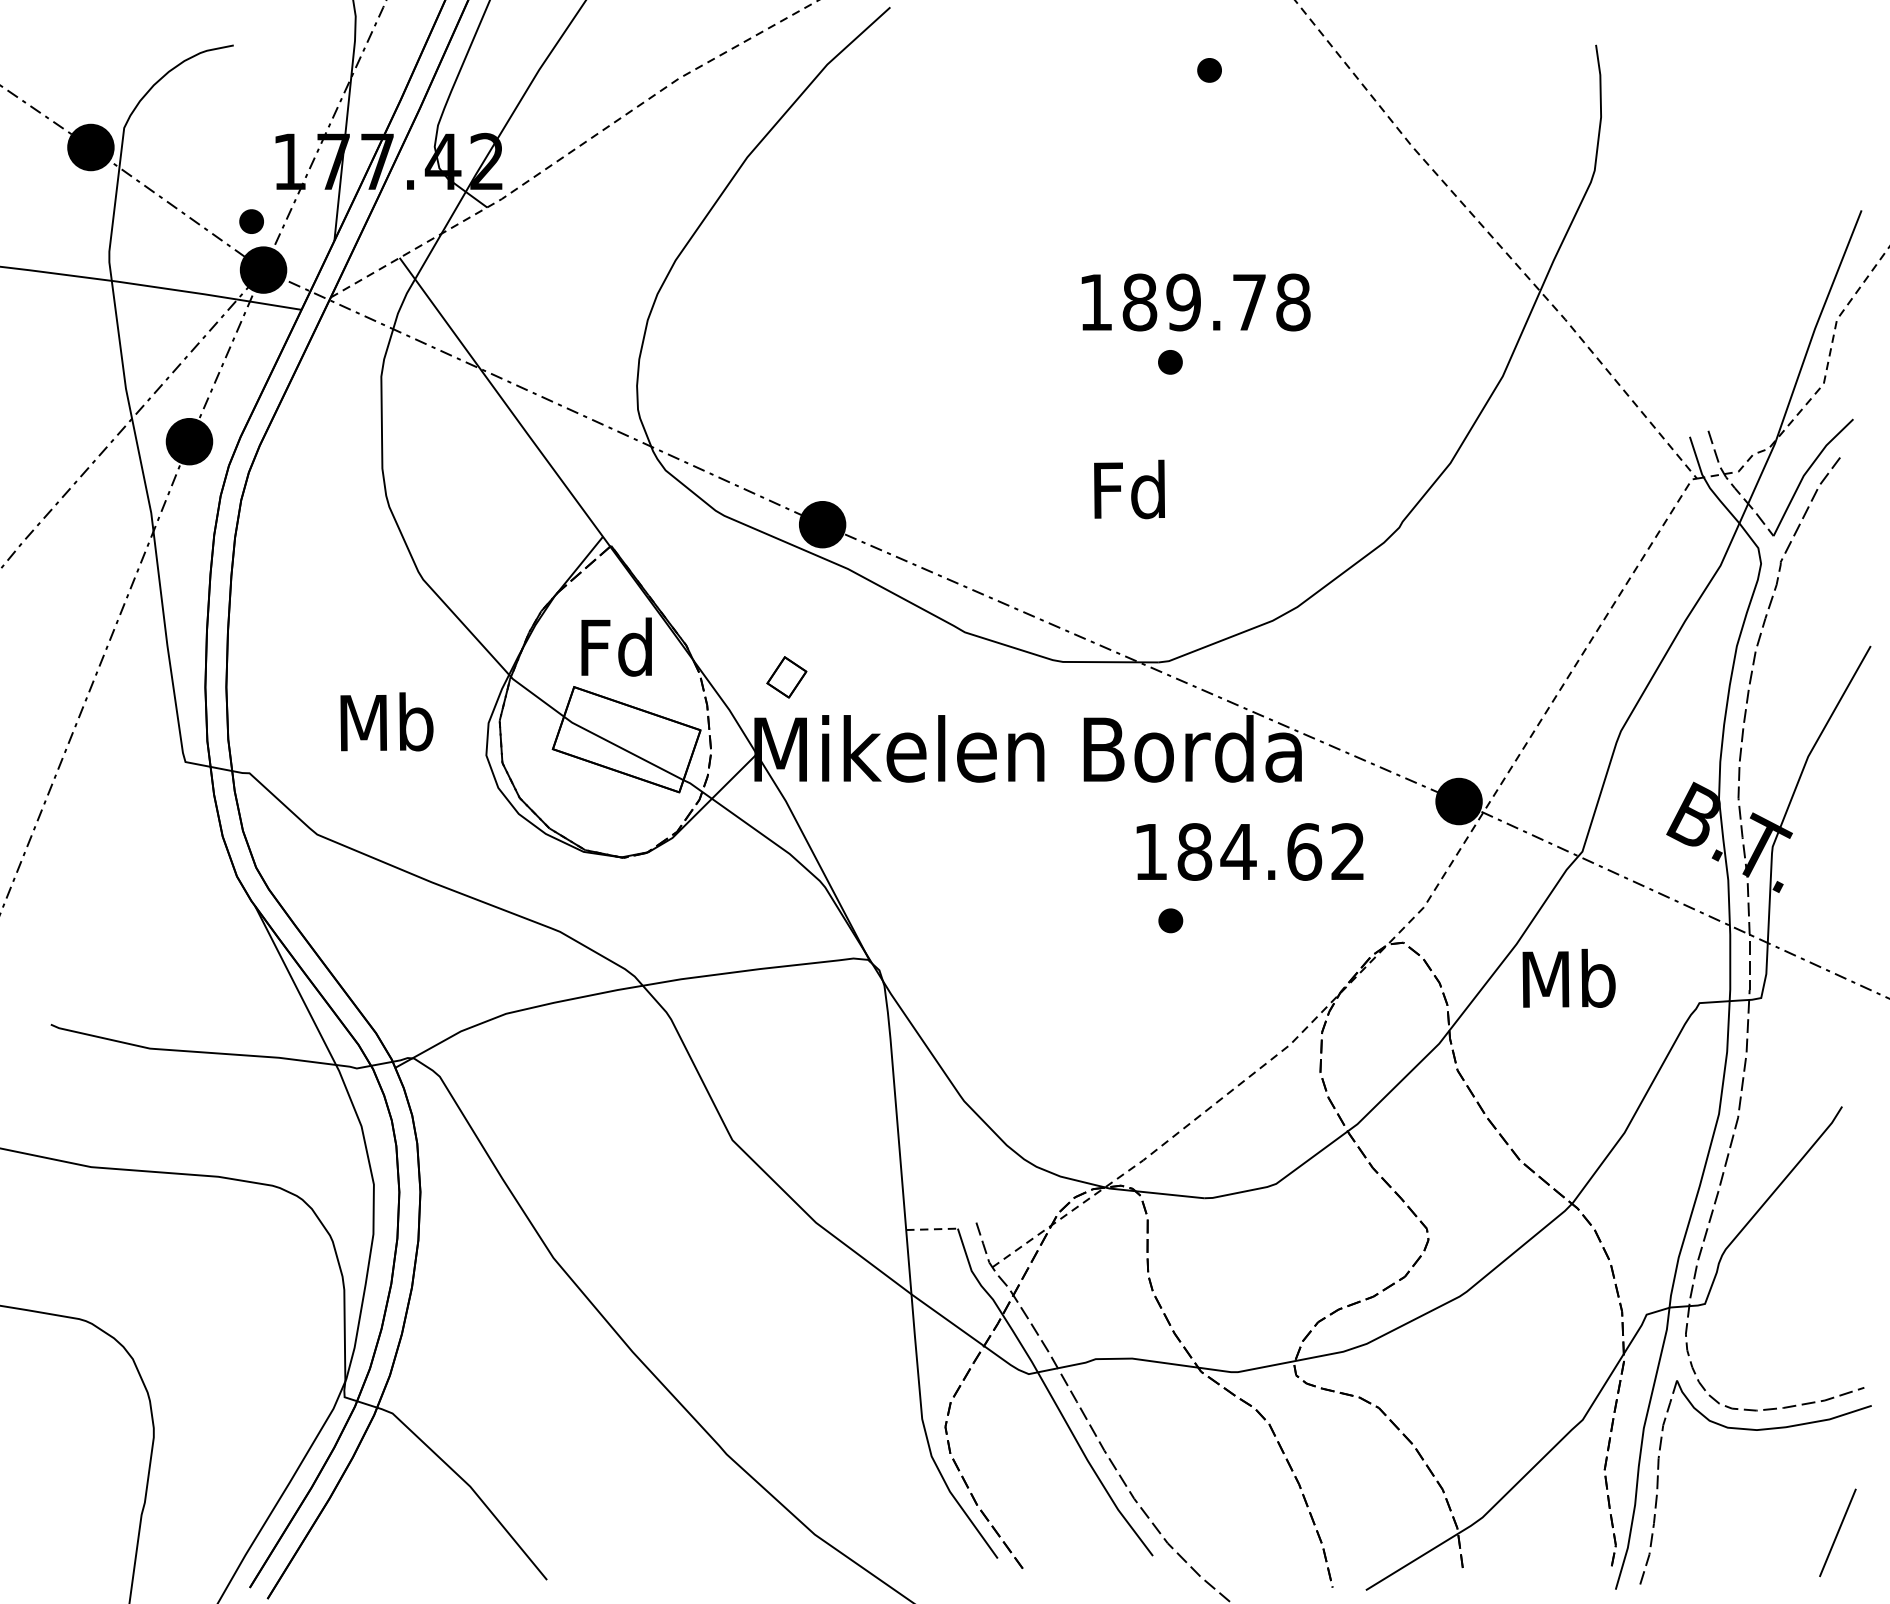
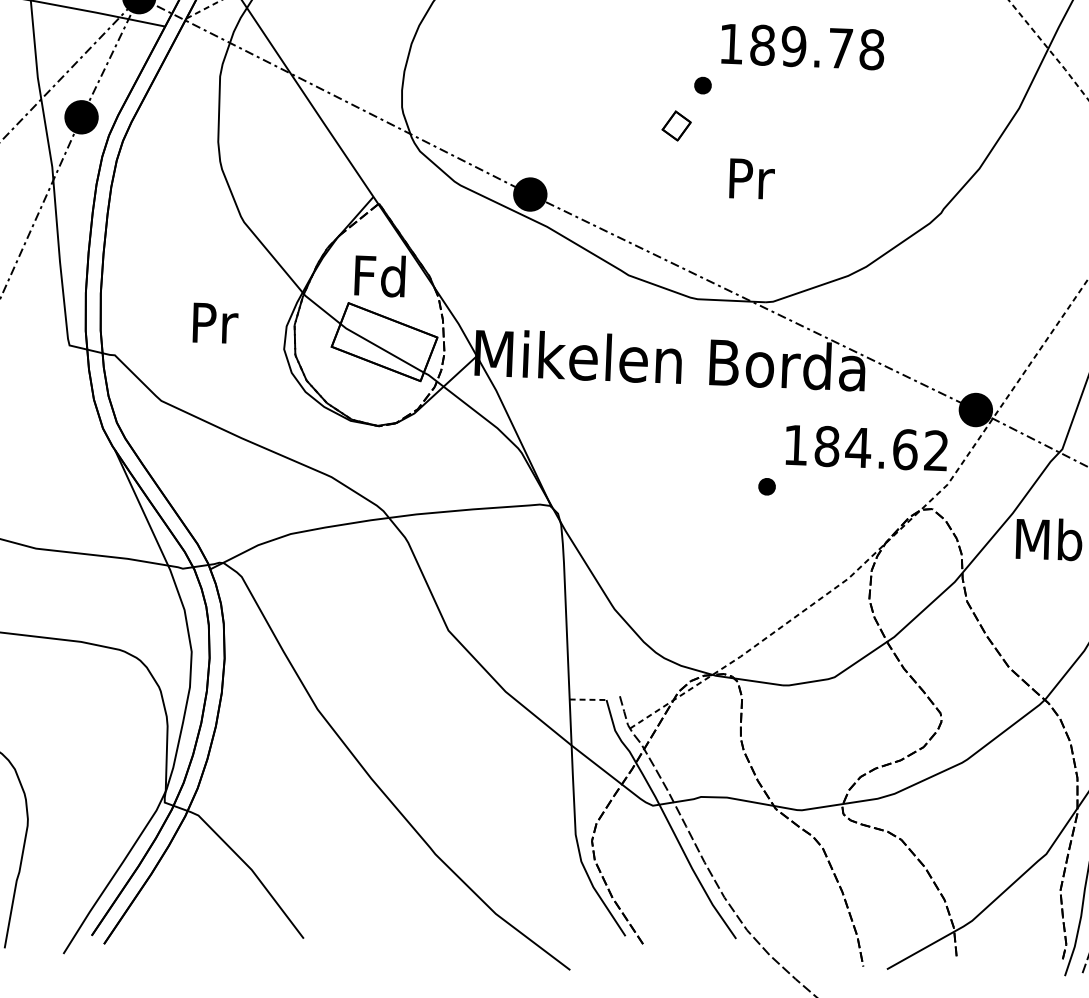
part: (1170, 362) -> (703, 85), moved
text: (1129, 489) -> (749, 178), Fd -> Pr
part: (786, 677) -> (676, 126), moved
text: (386, 721) -> (213, 322), Mb -> Pr
text: (1249, 851) -> (866, 447), moved

